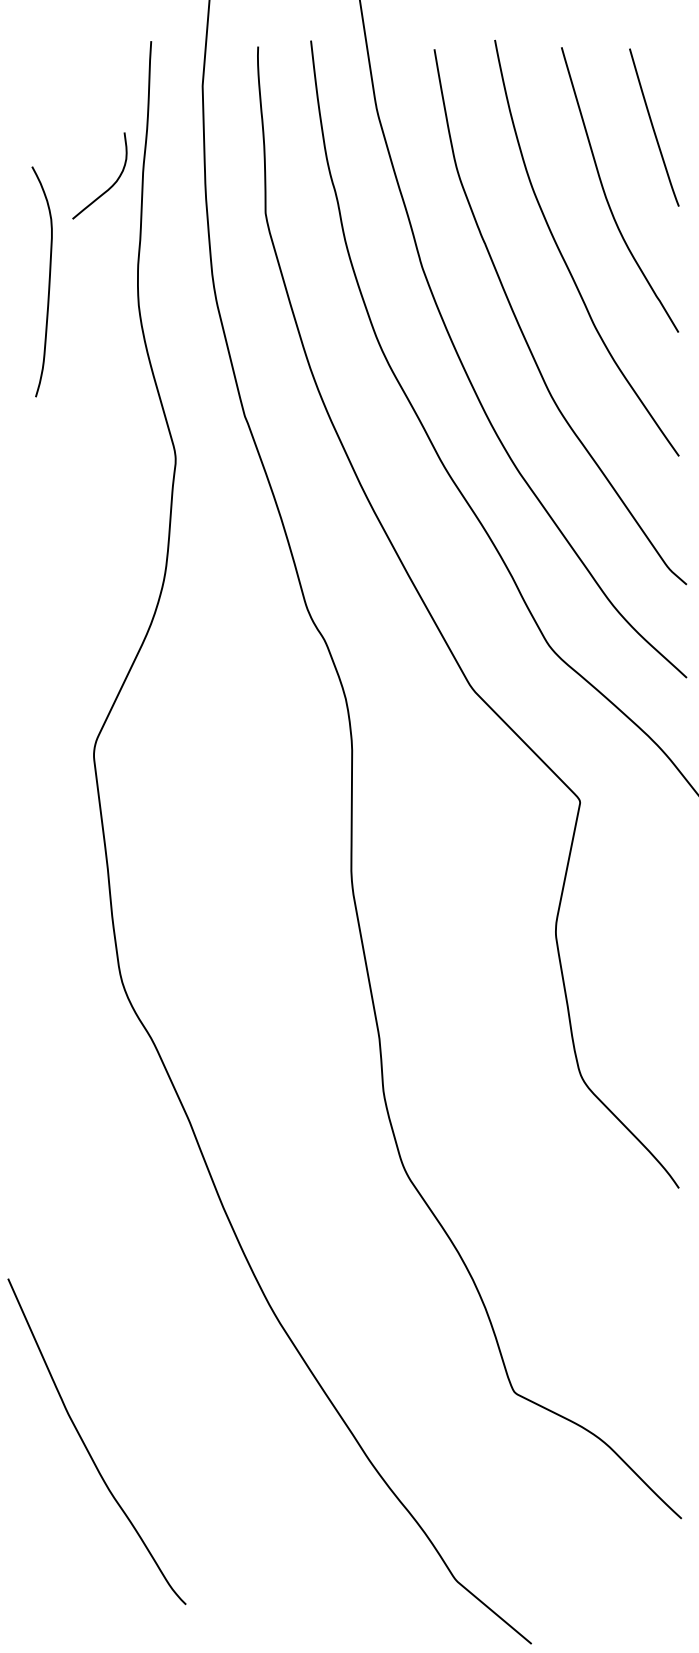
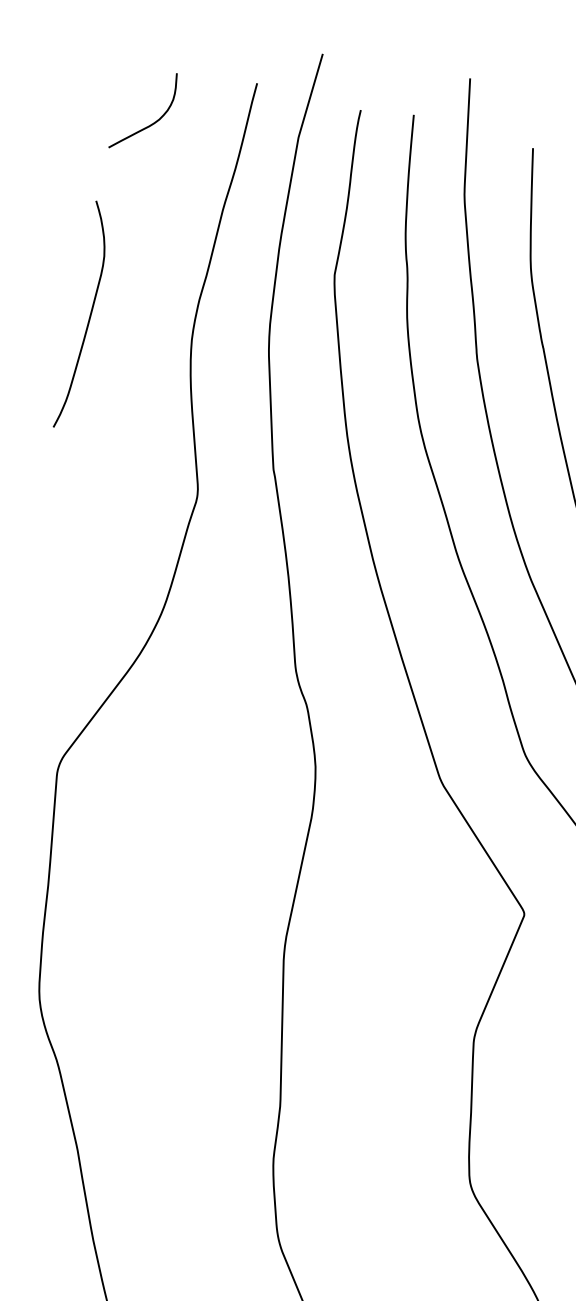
curve: (110, 186) -> (152, 123), moved
curve: (48, 281) -> (89, 316), moved

